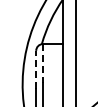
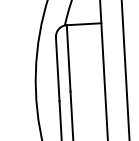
line: (43, 63) -> (69, 58), dashed -> solid
line: (36, 69) -> (58, 68), dashed -> solid

